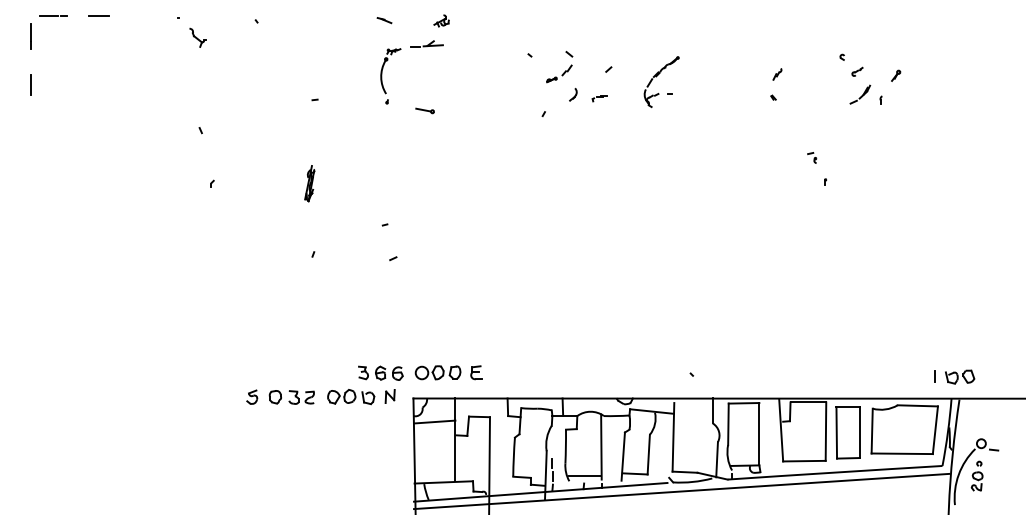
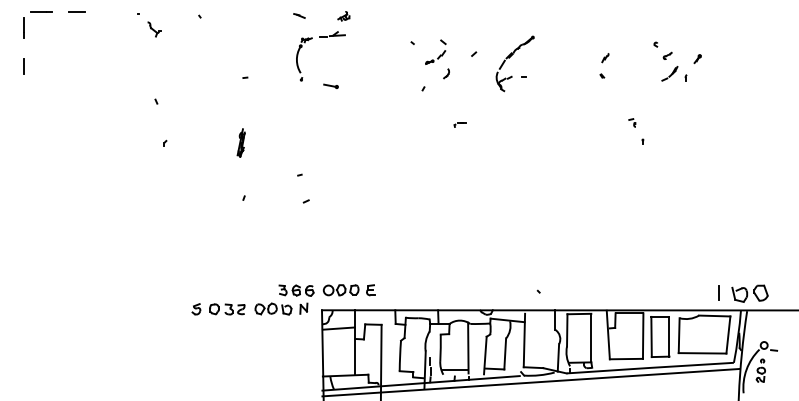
part: (661, 81) -> (515, 63), size x1.4
part: (599, 98) -> (459, 124), moved
part: (954, 376) -> (743, 293), size x1.6

